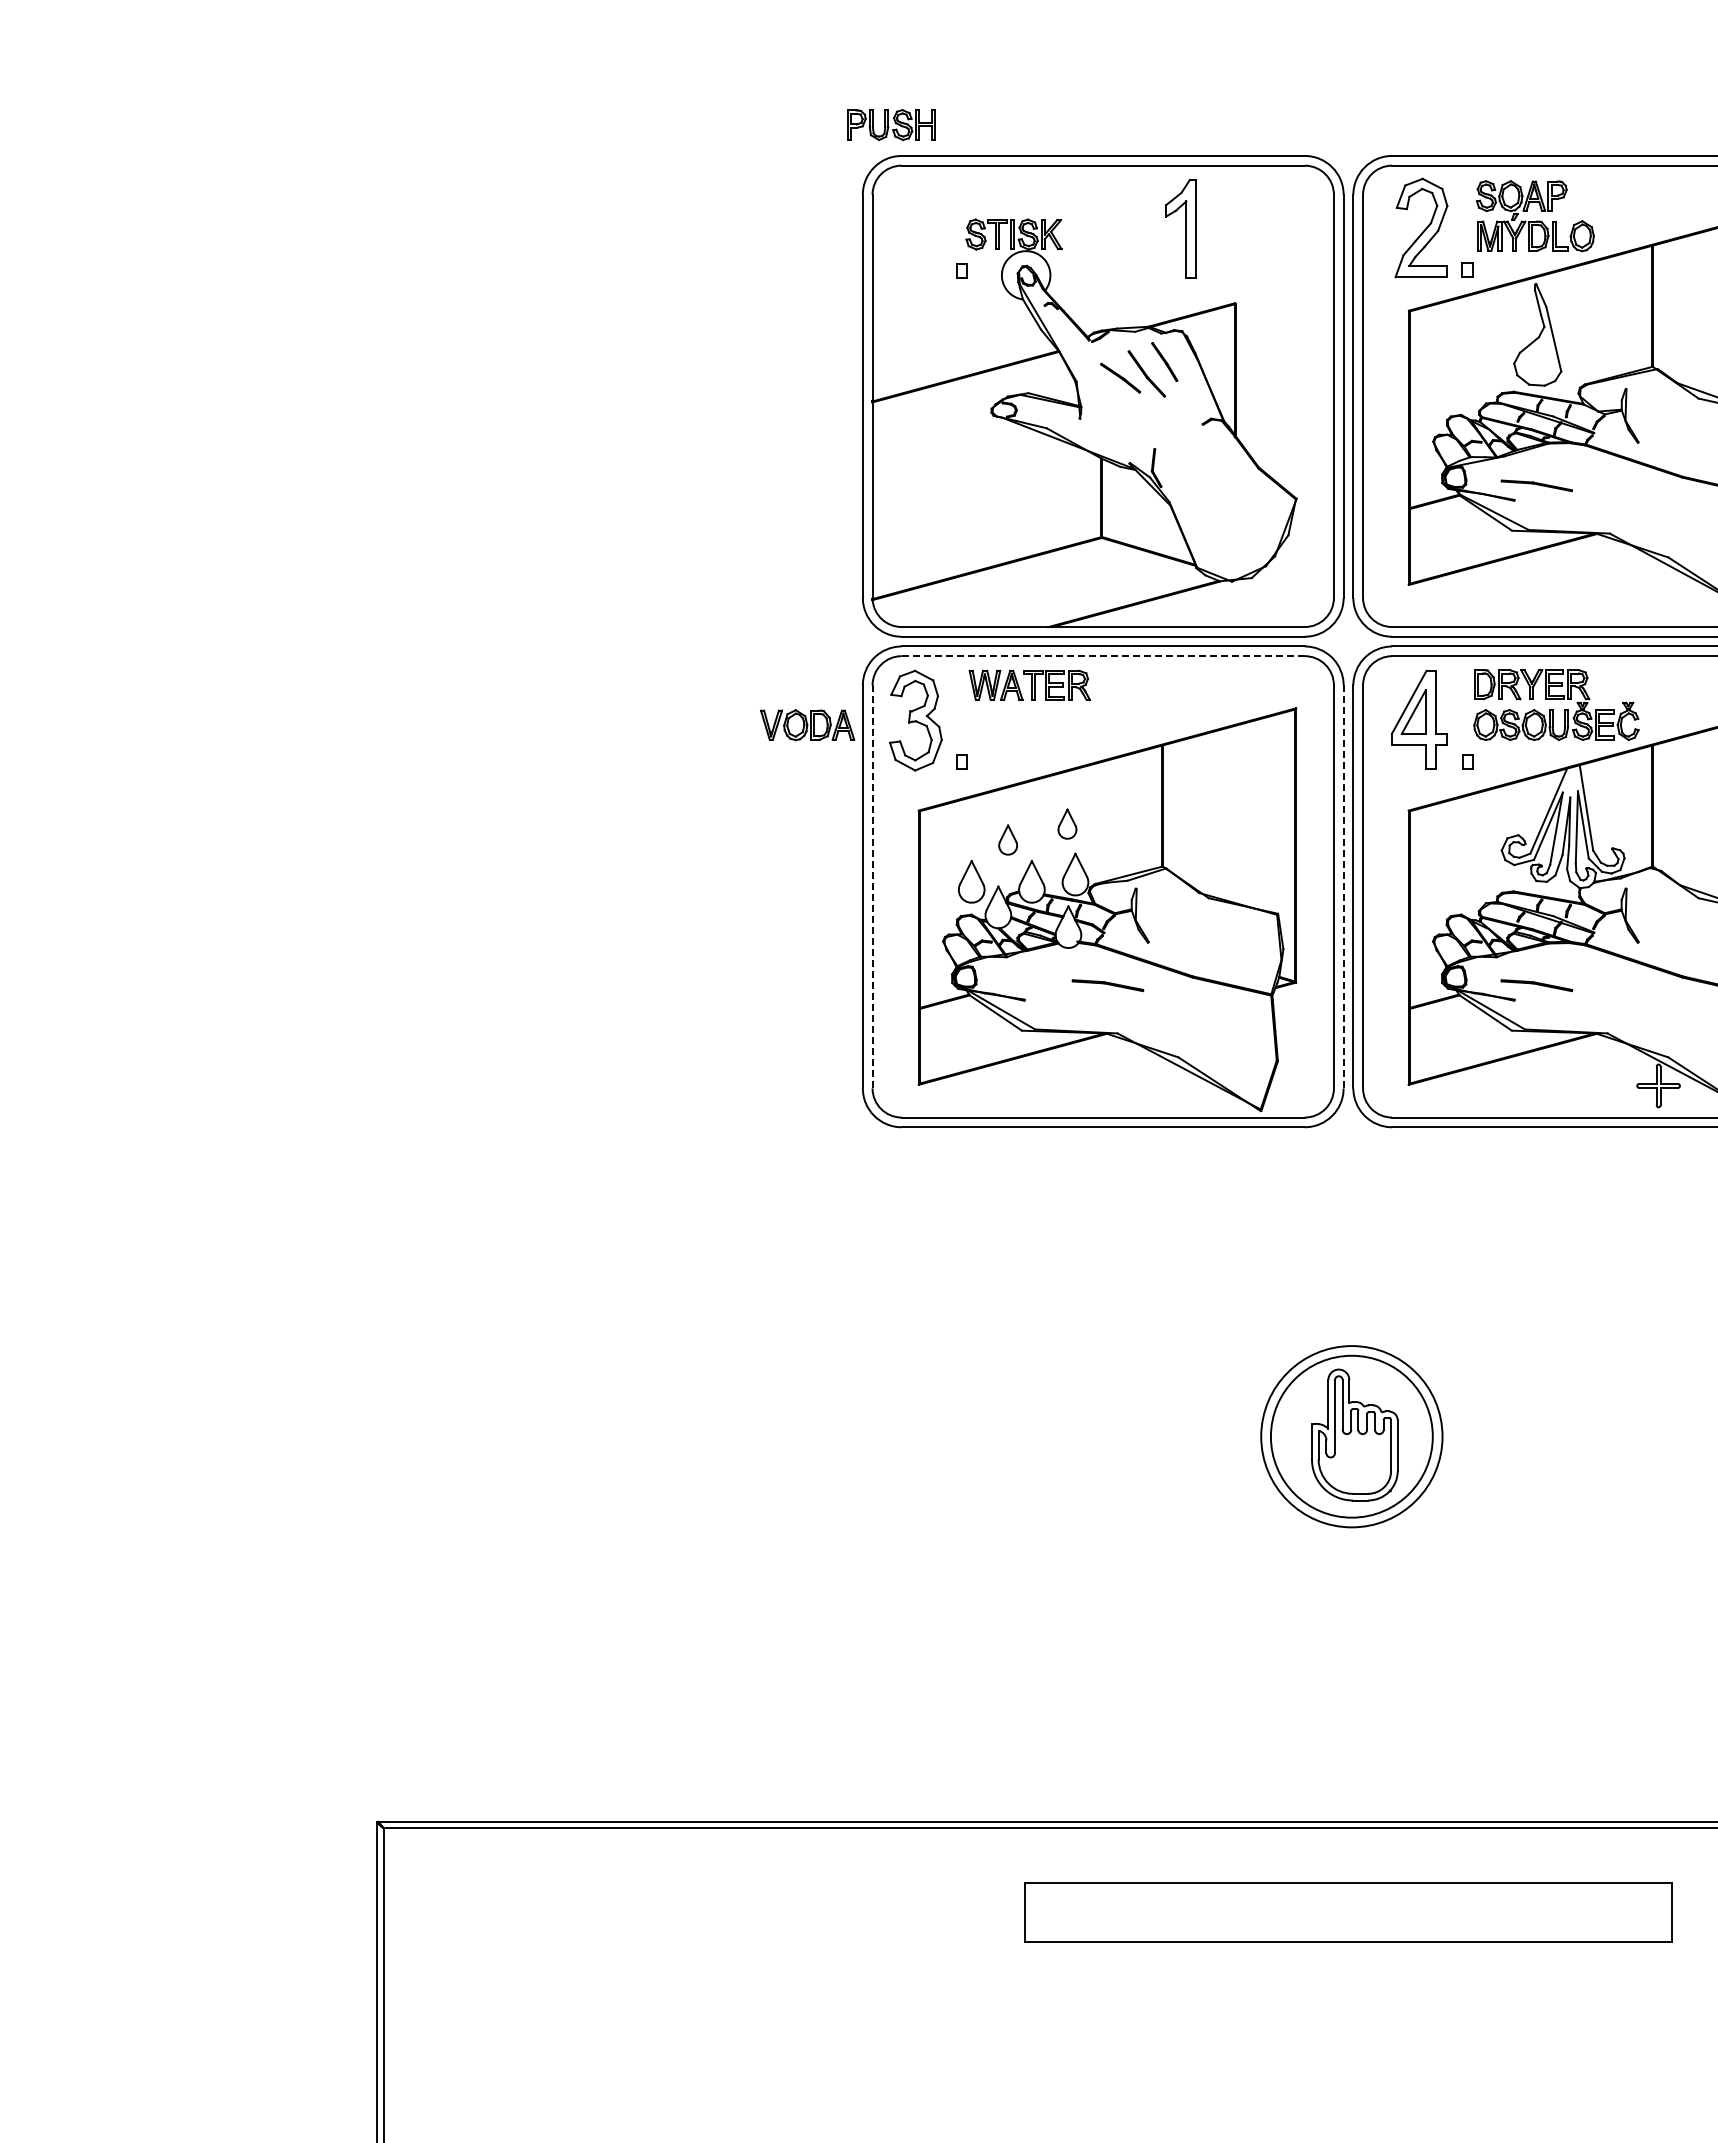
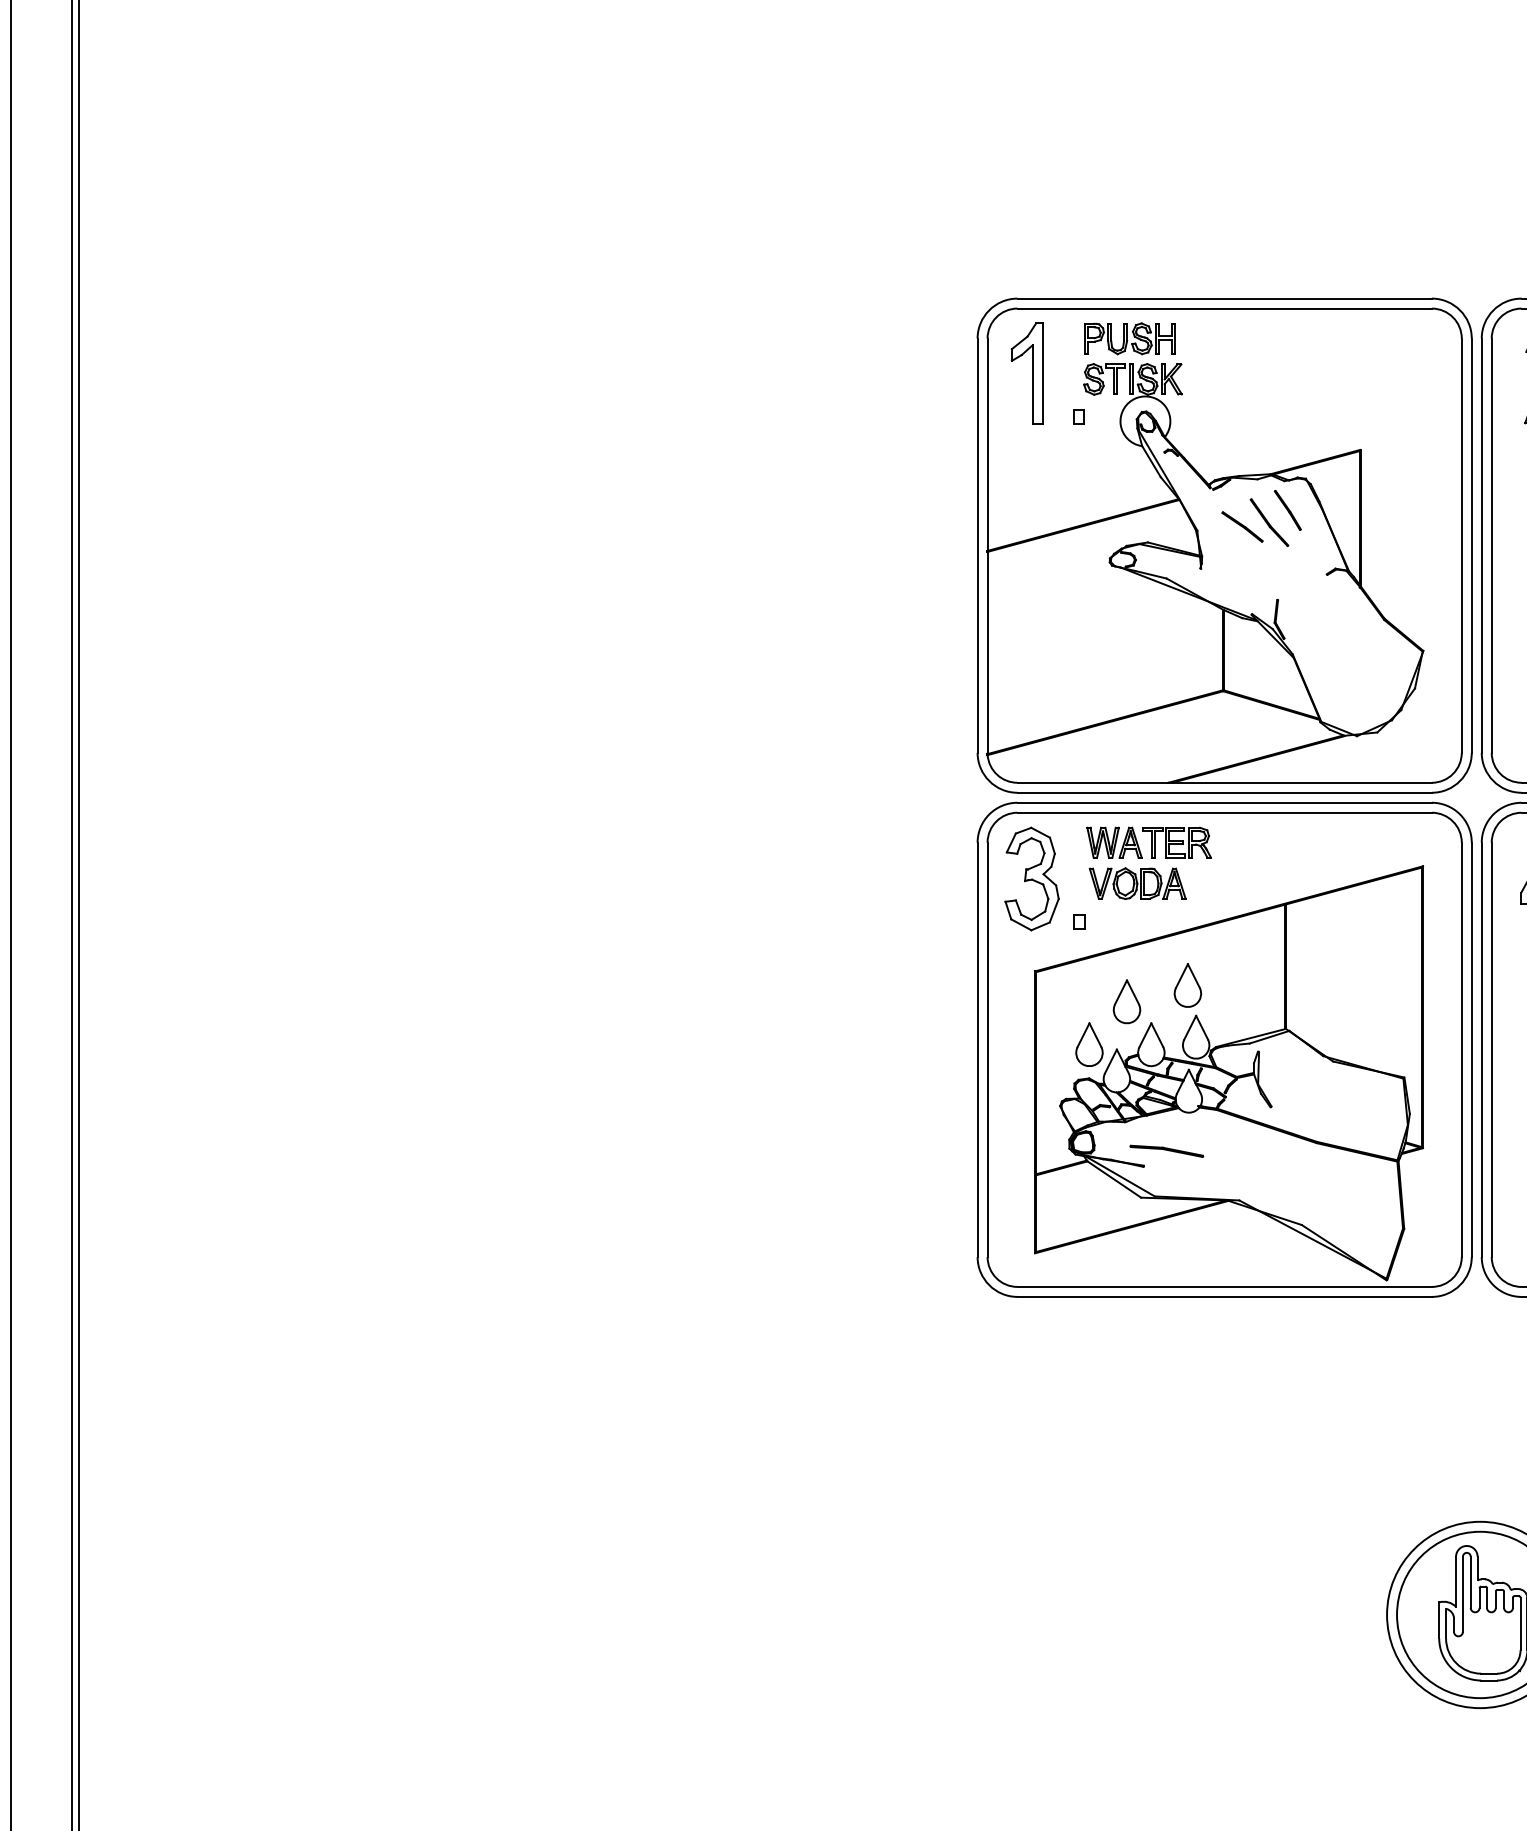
part: (891, 125) -> (1130, 339), moved
part: (1180, 228) -> (1026, 373), moved
line: (1103, 656) -> (1224, 813), dashed -> solid
part: (807, 725) -> (1137, 883), moved
part: (1067, 823) -> (1187, 984), size x1.43
part: (1007, 839) -> (1126, 1001), size x1.43
line: (872, 886) -> (987, 1049), dashed -> solid
line: (1343, 886) -> (1471, 1049), dashed -> solid
part: (1107, 985) -> (1166, 1151), moved

